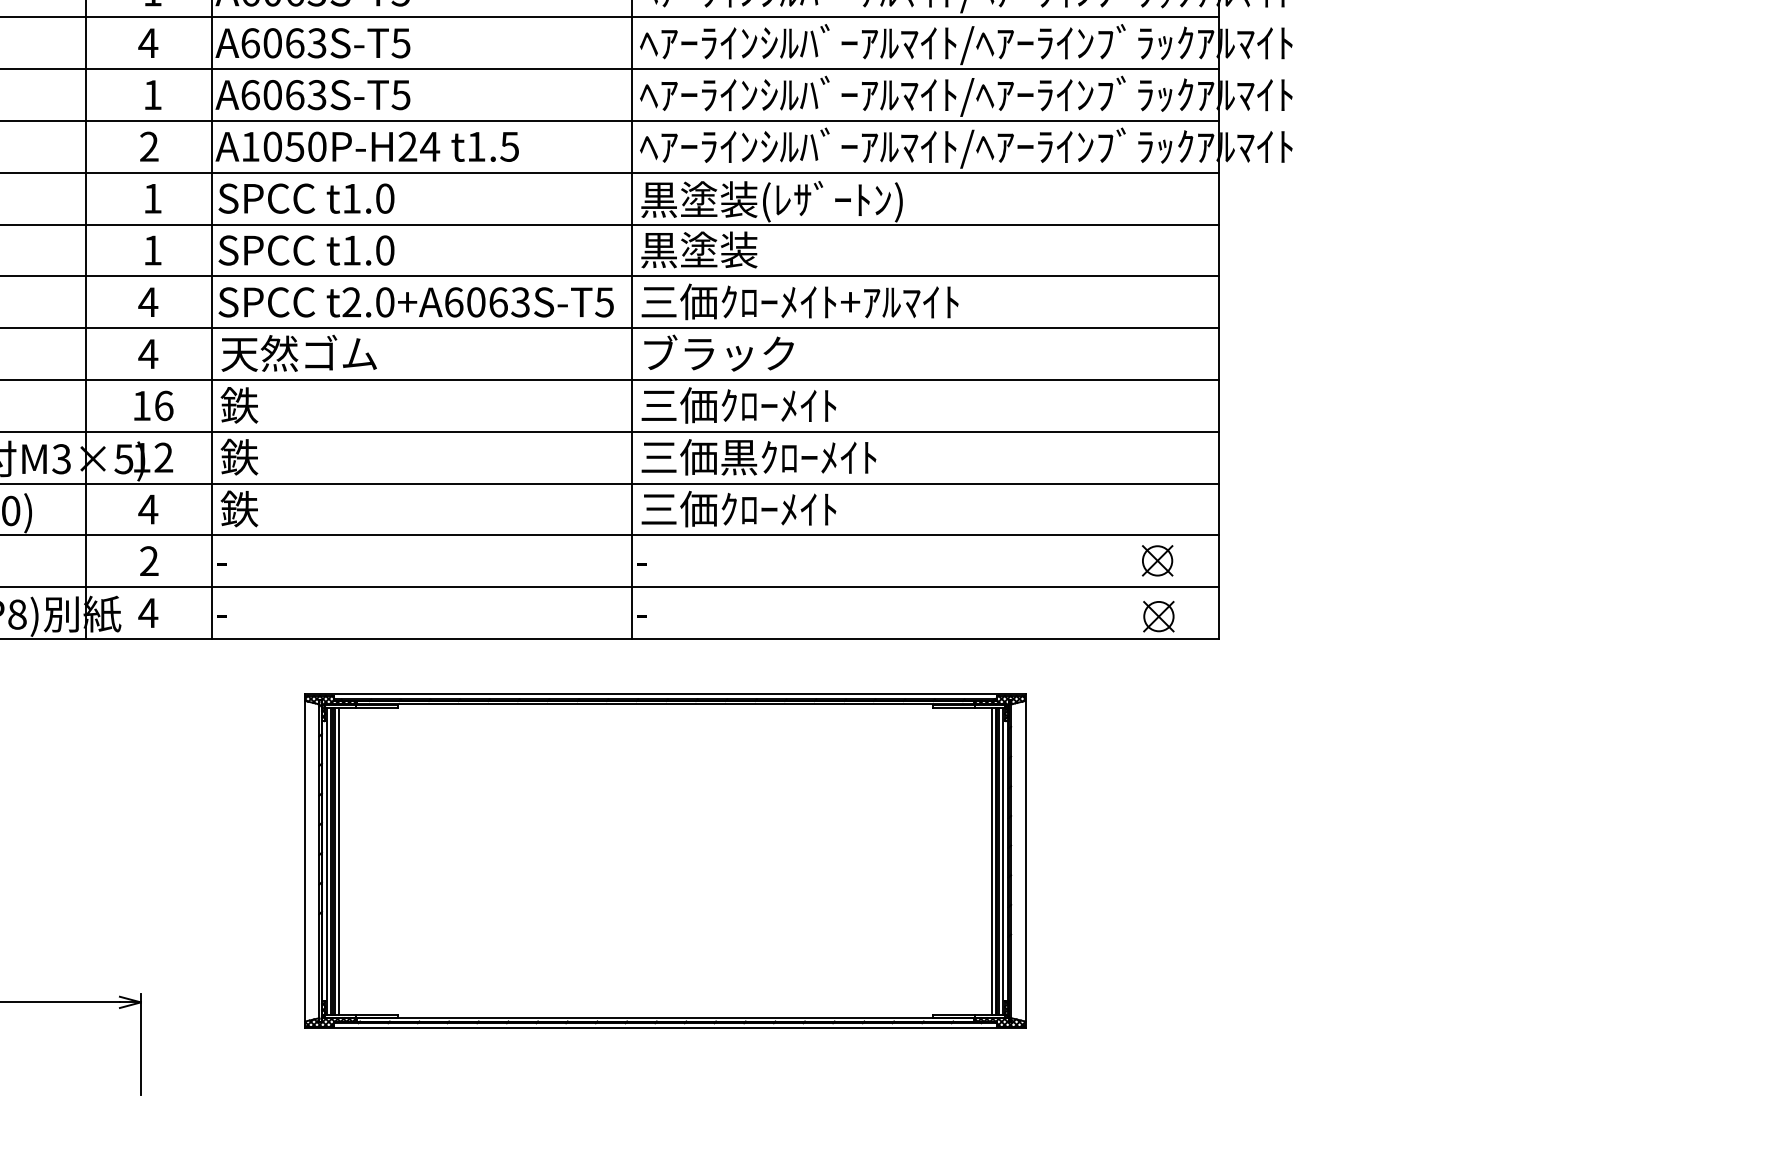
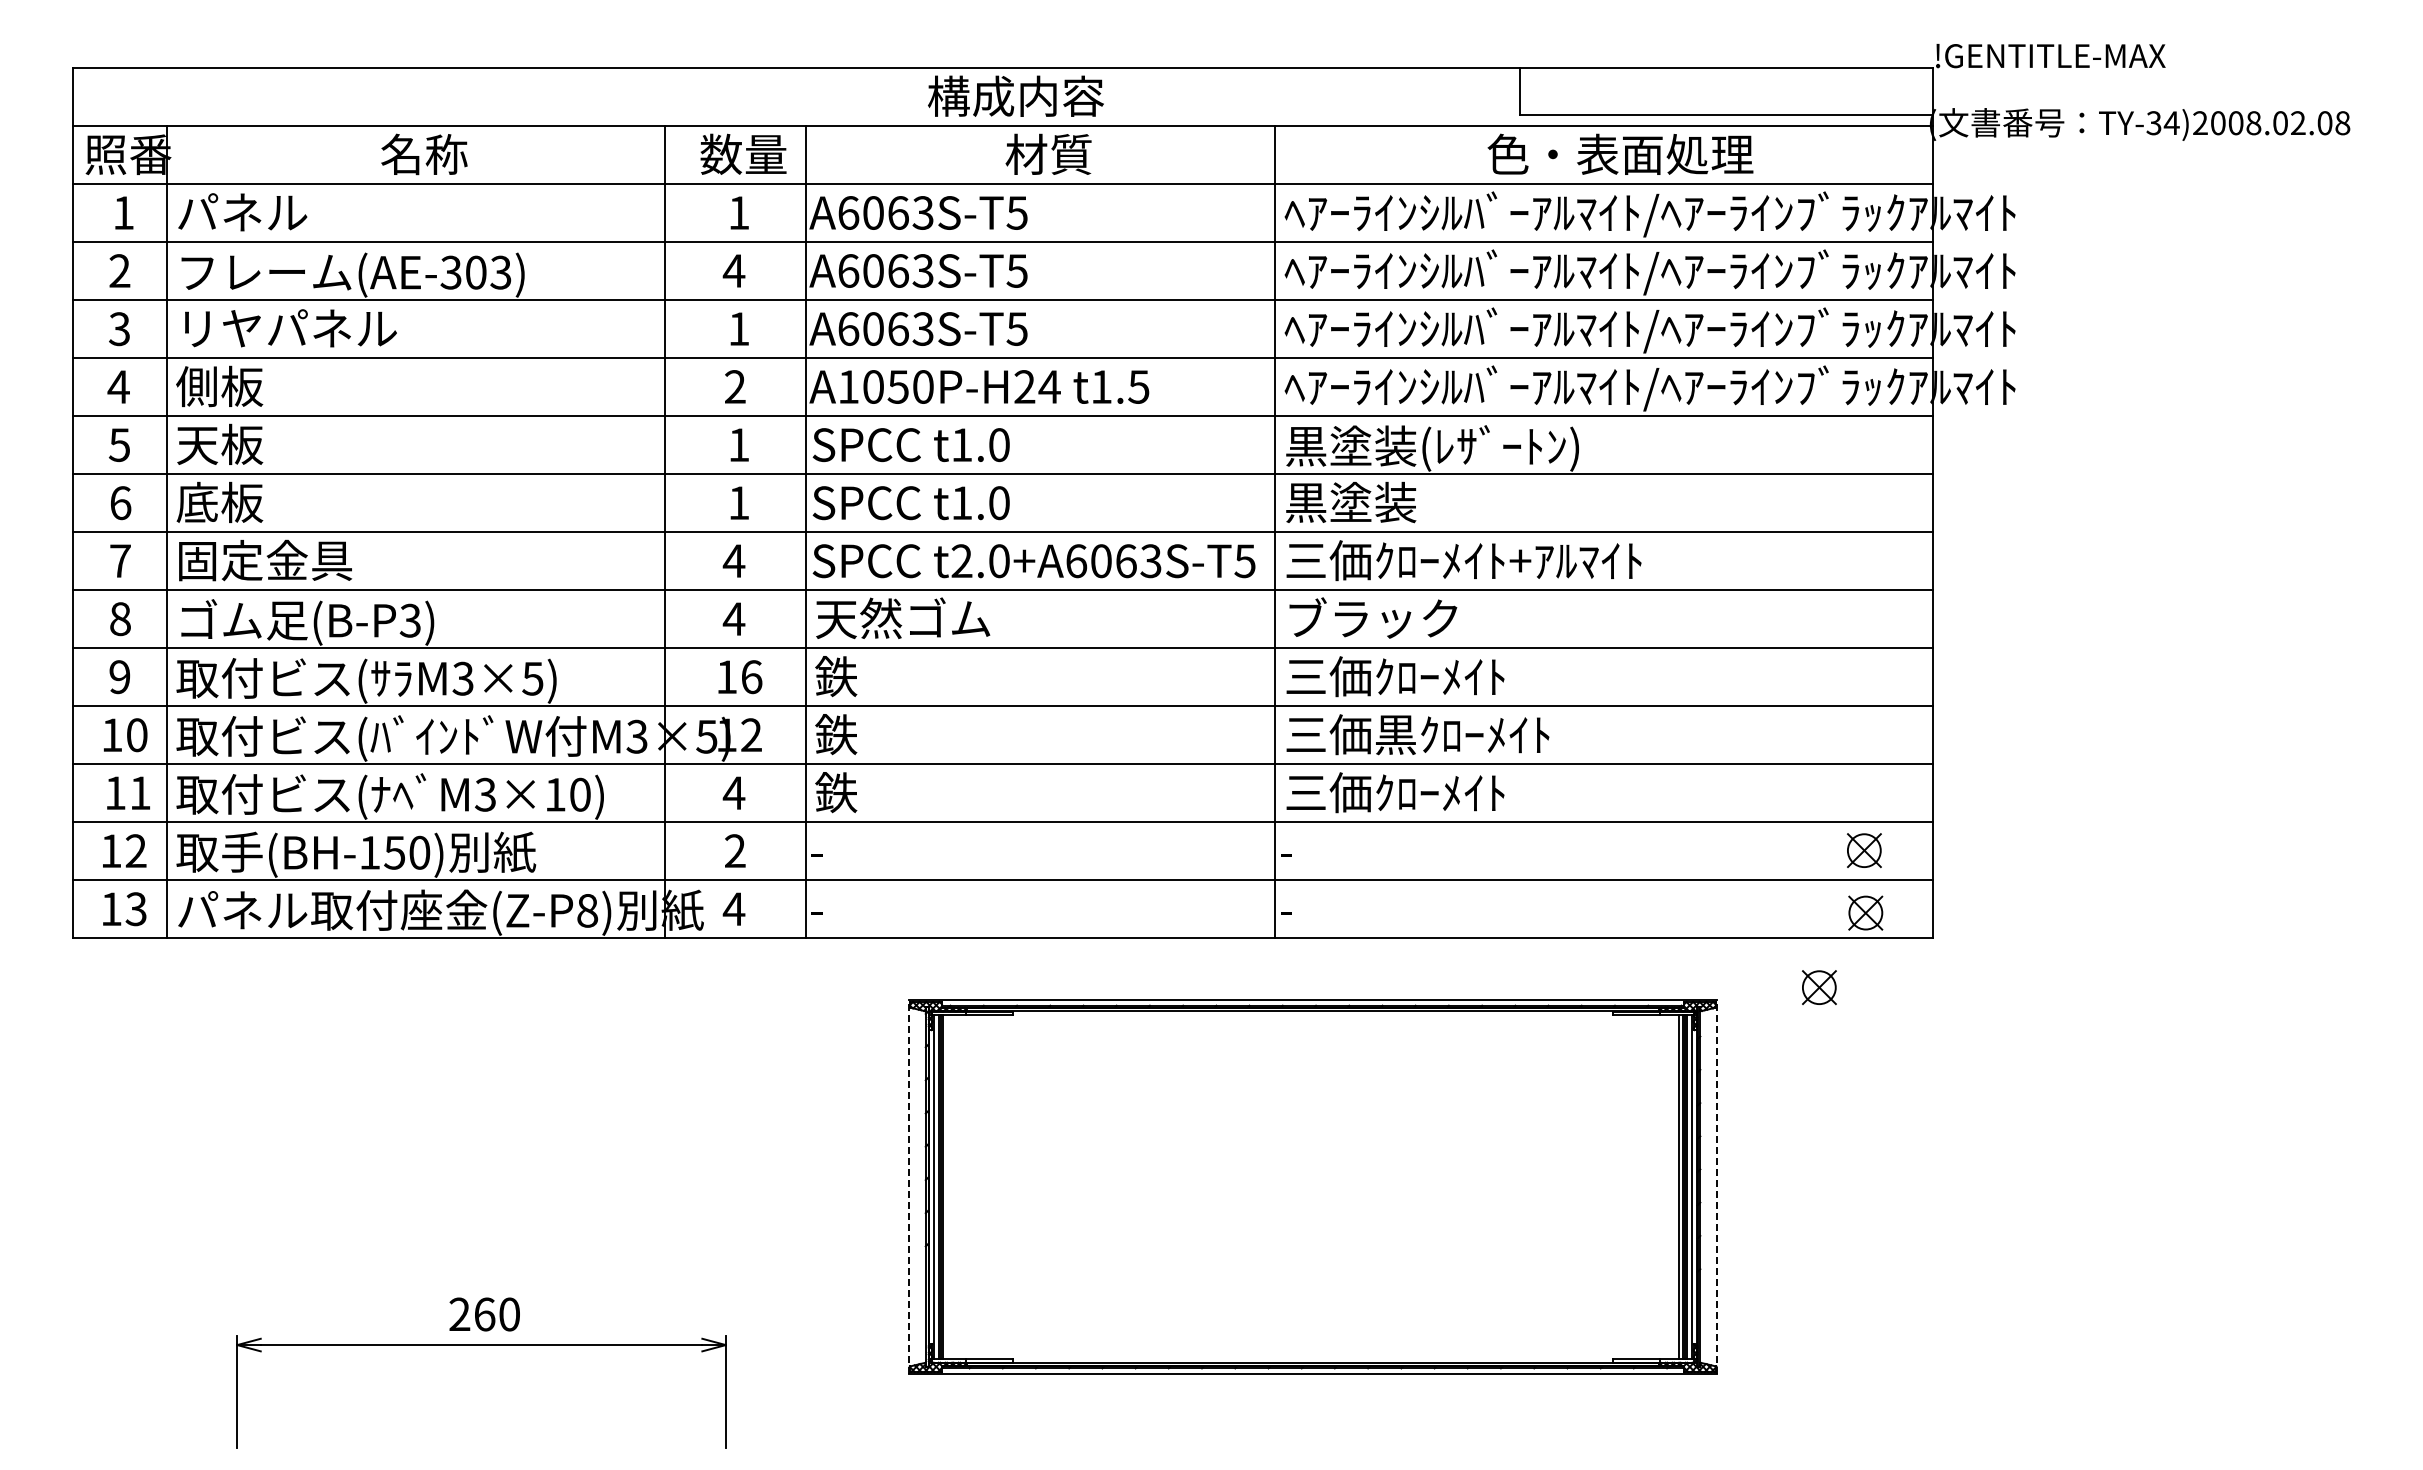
part: (1117, 683) -> (1819, 987), added
line: (338, 860) -> (947, 1186), removed
line: (304, 861) -> (909, 1187), solid -> dashed
line: (1026, 861) -> (1717, 1187), solid -> dashed

